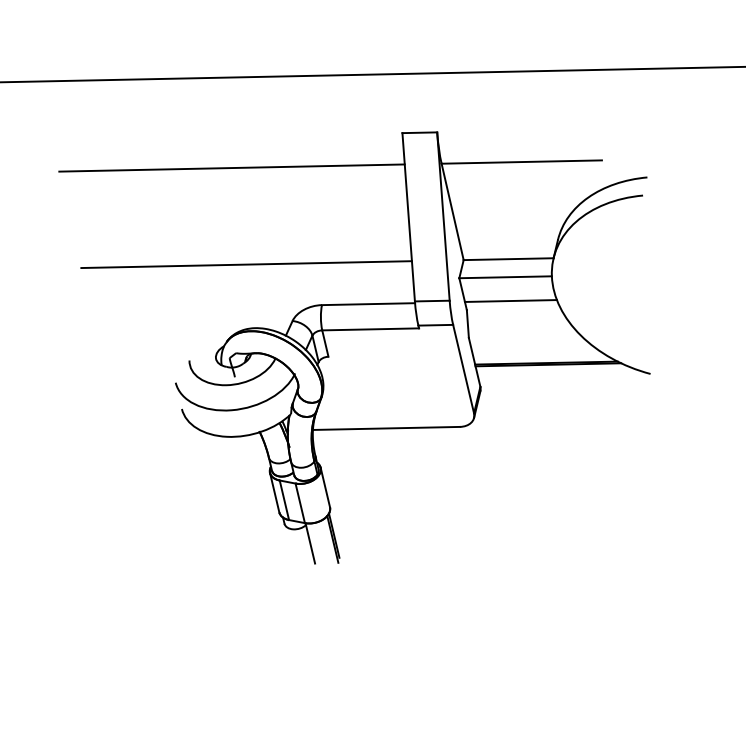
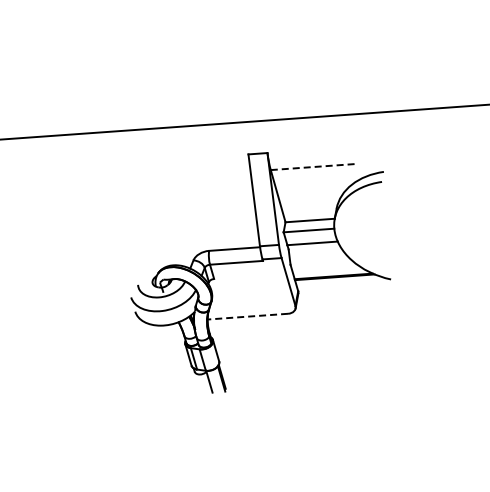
line: (521, 161) -> (314, 166), solid -> dashed
line: (230, 168) -> (155, 178), removed
line: (246, 264) -> (166, 230), removed
line: (385, 428) -> (247, 316), solid -> dashed

